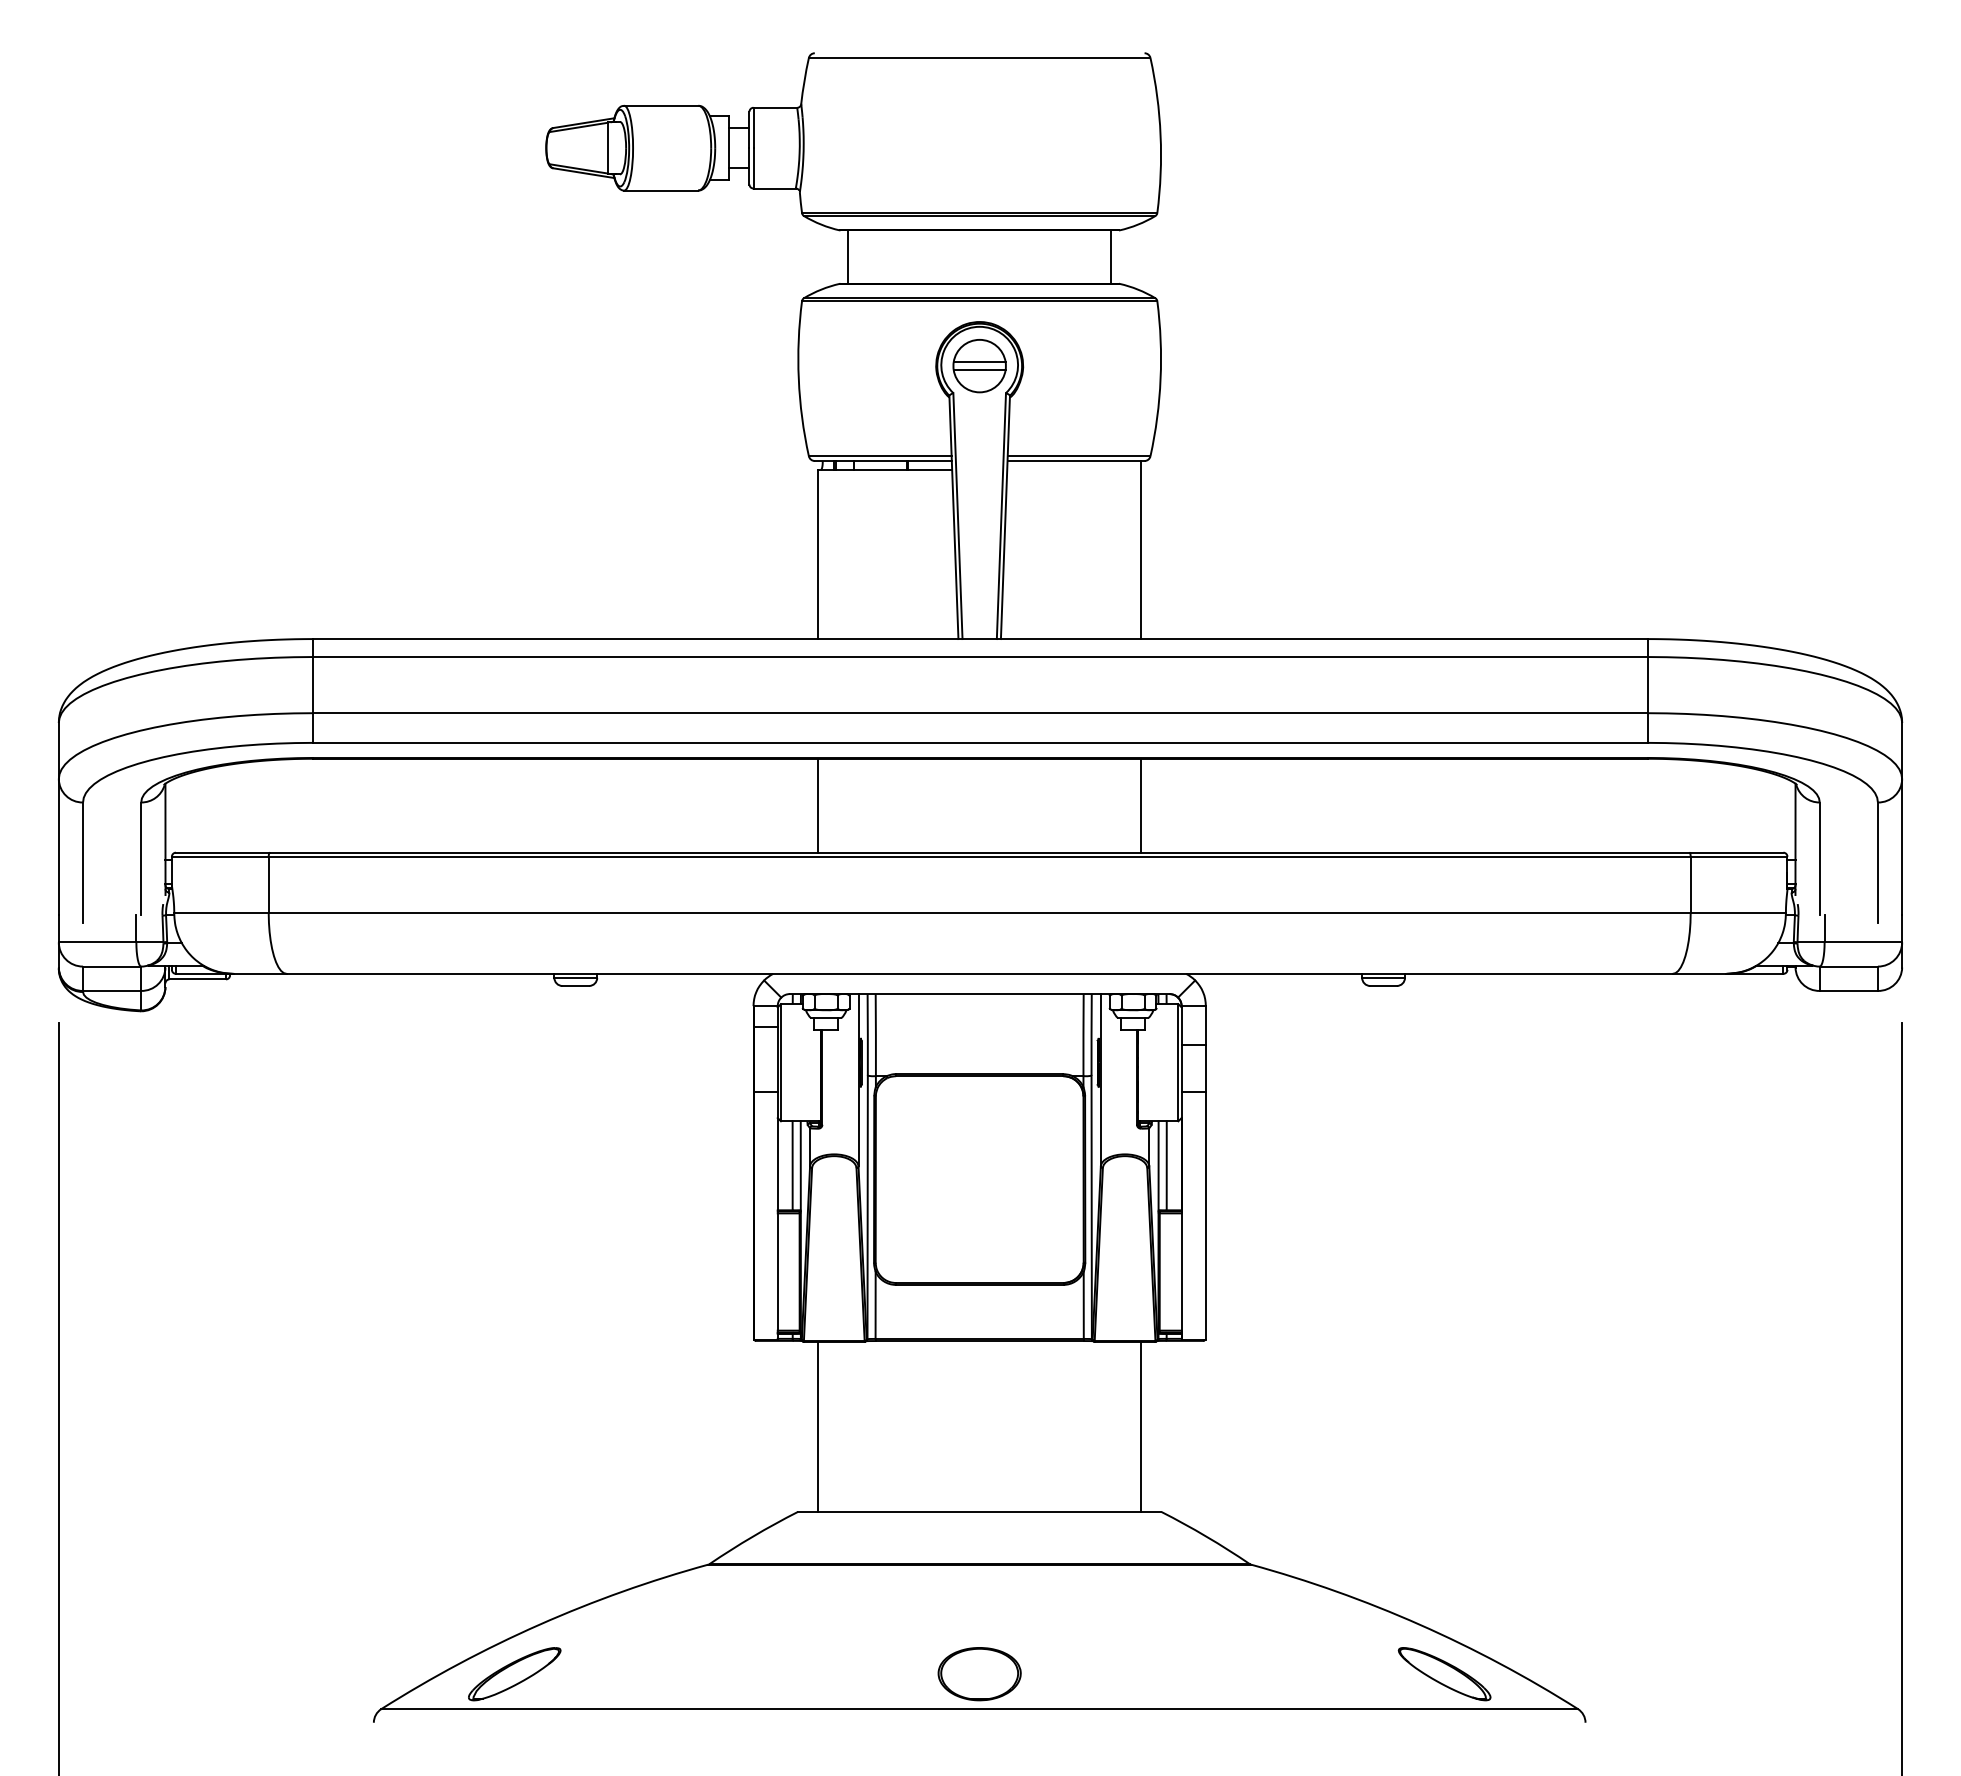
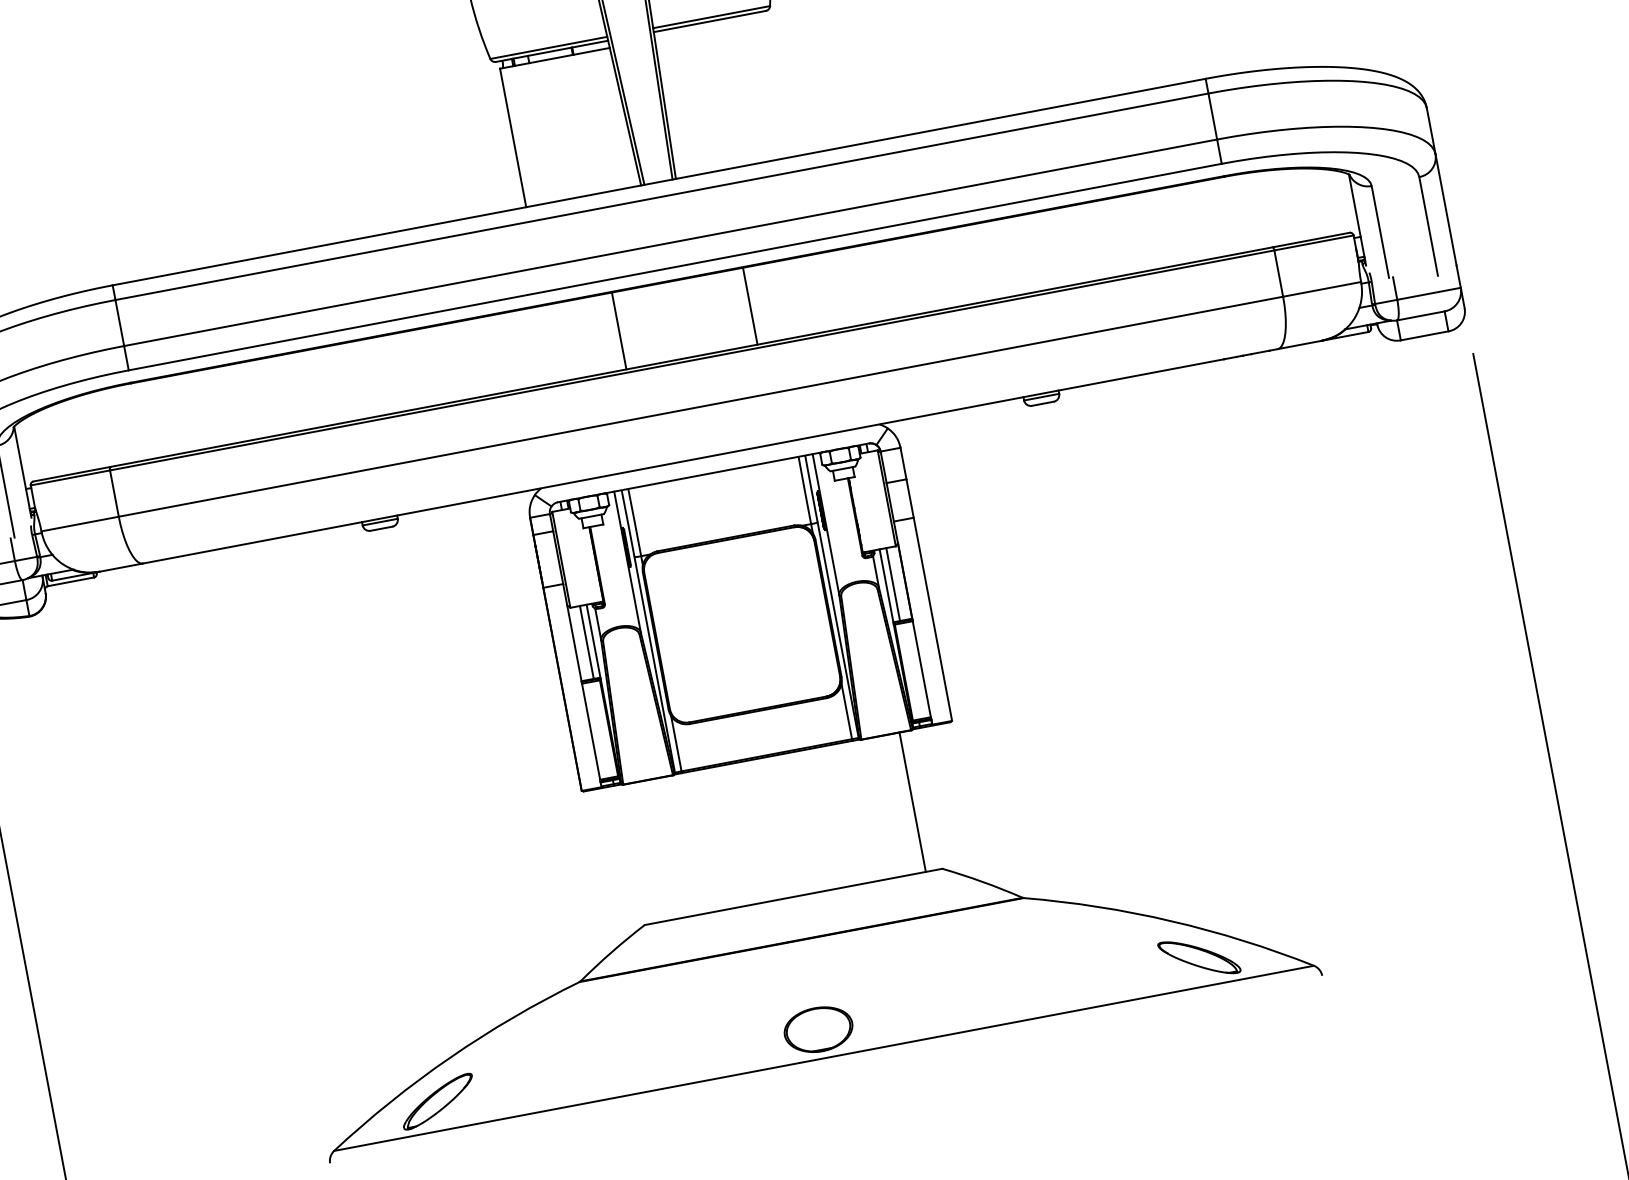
line: (1141, 550) -> (777, 84), removed
line: (818, 805) -> (619, 330), moved
line: (1141, 805) -> (750, 305), moved
line: (818, 1426) -> (648, 851), removed

